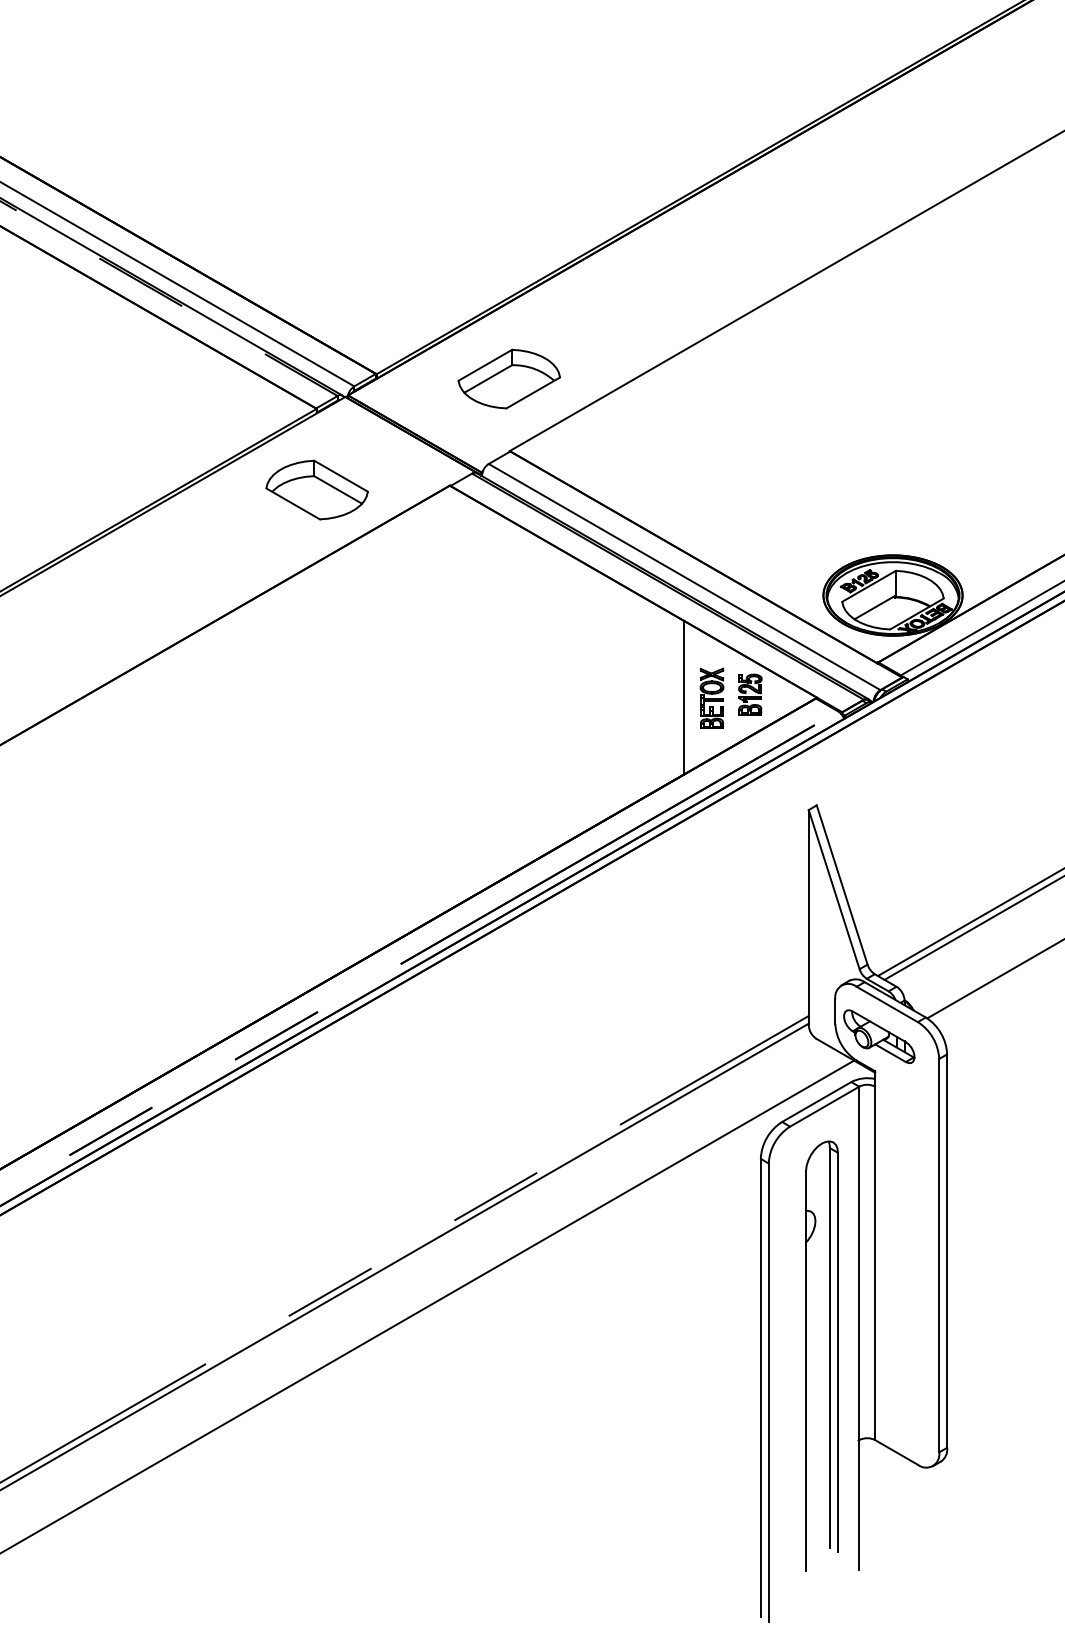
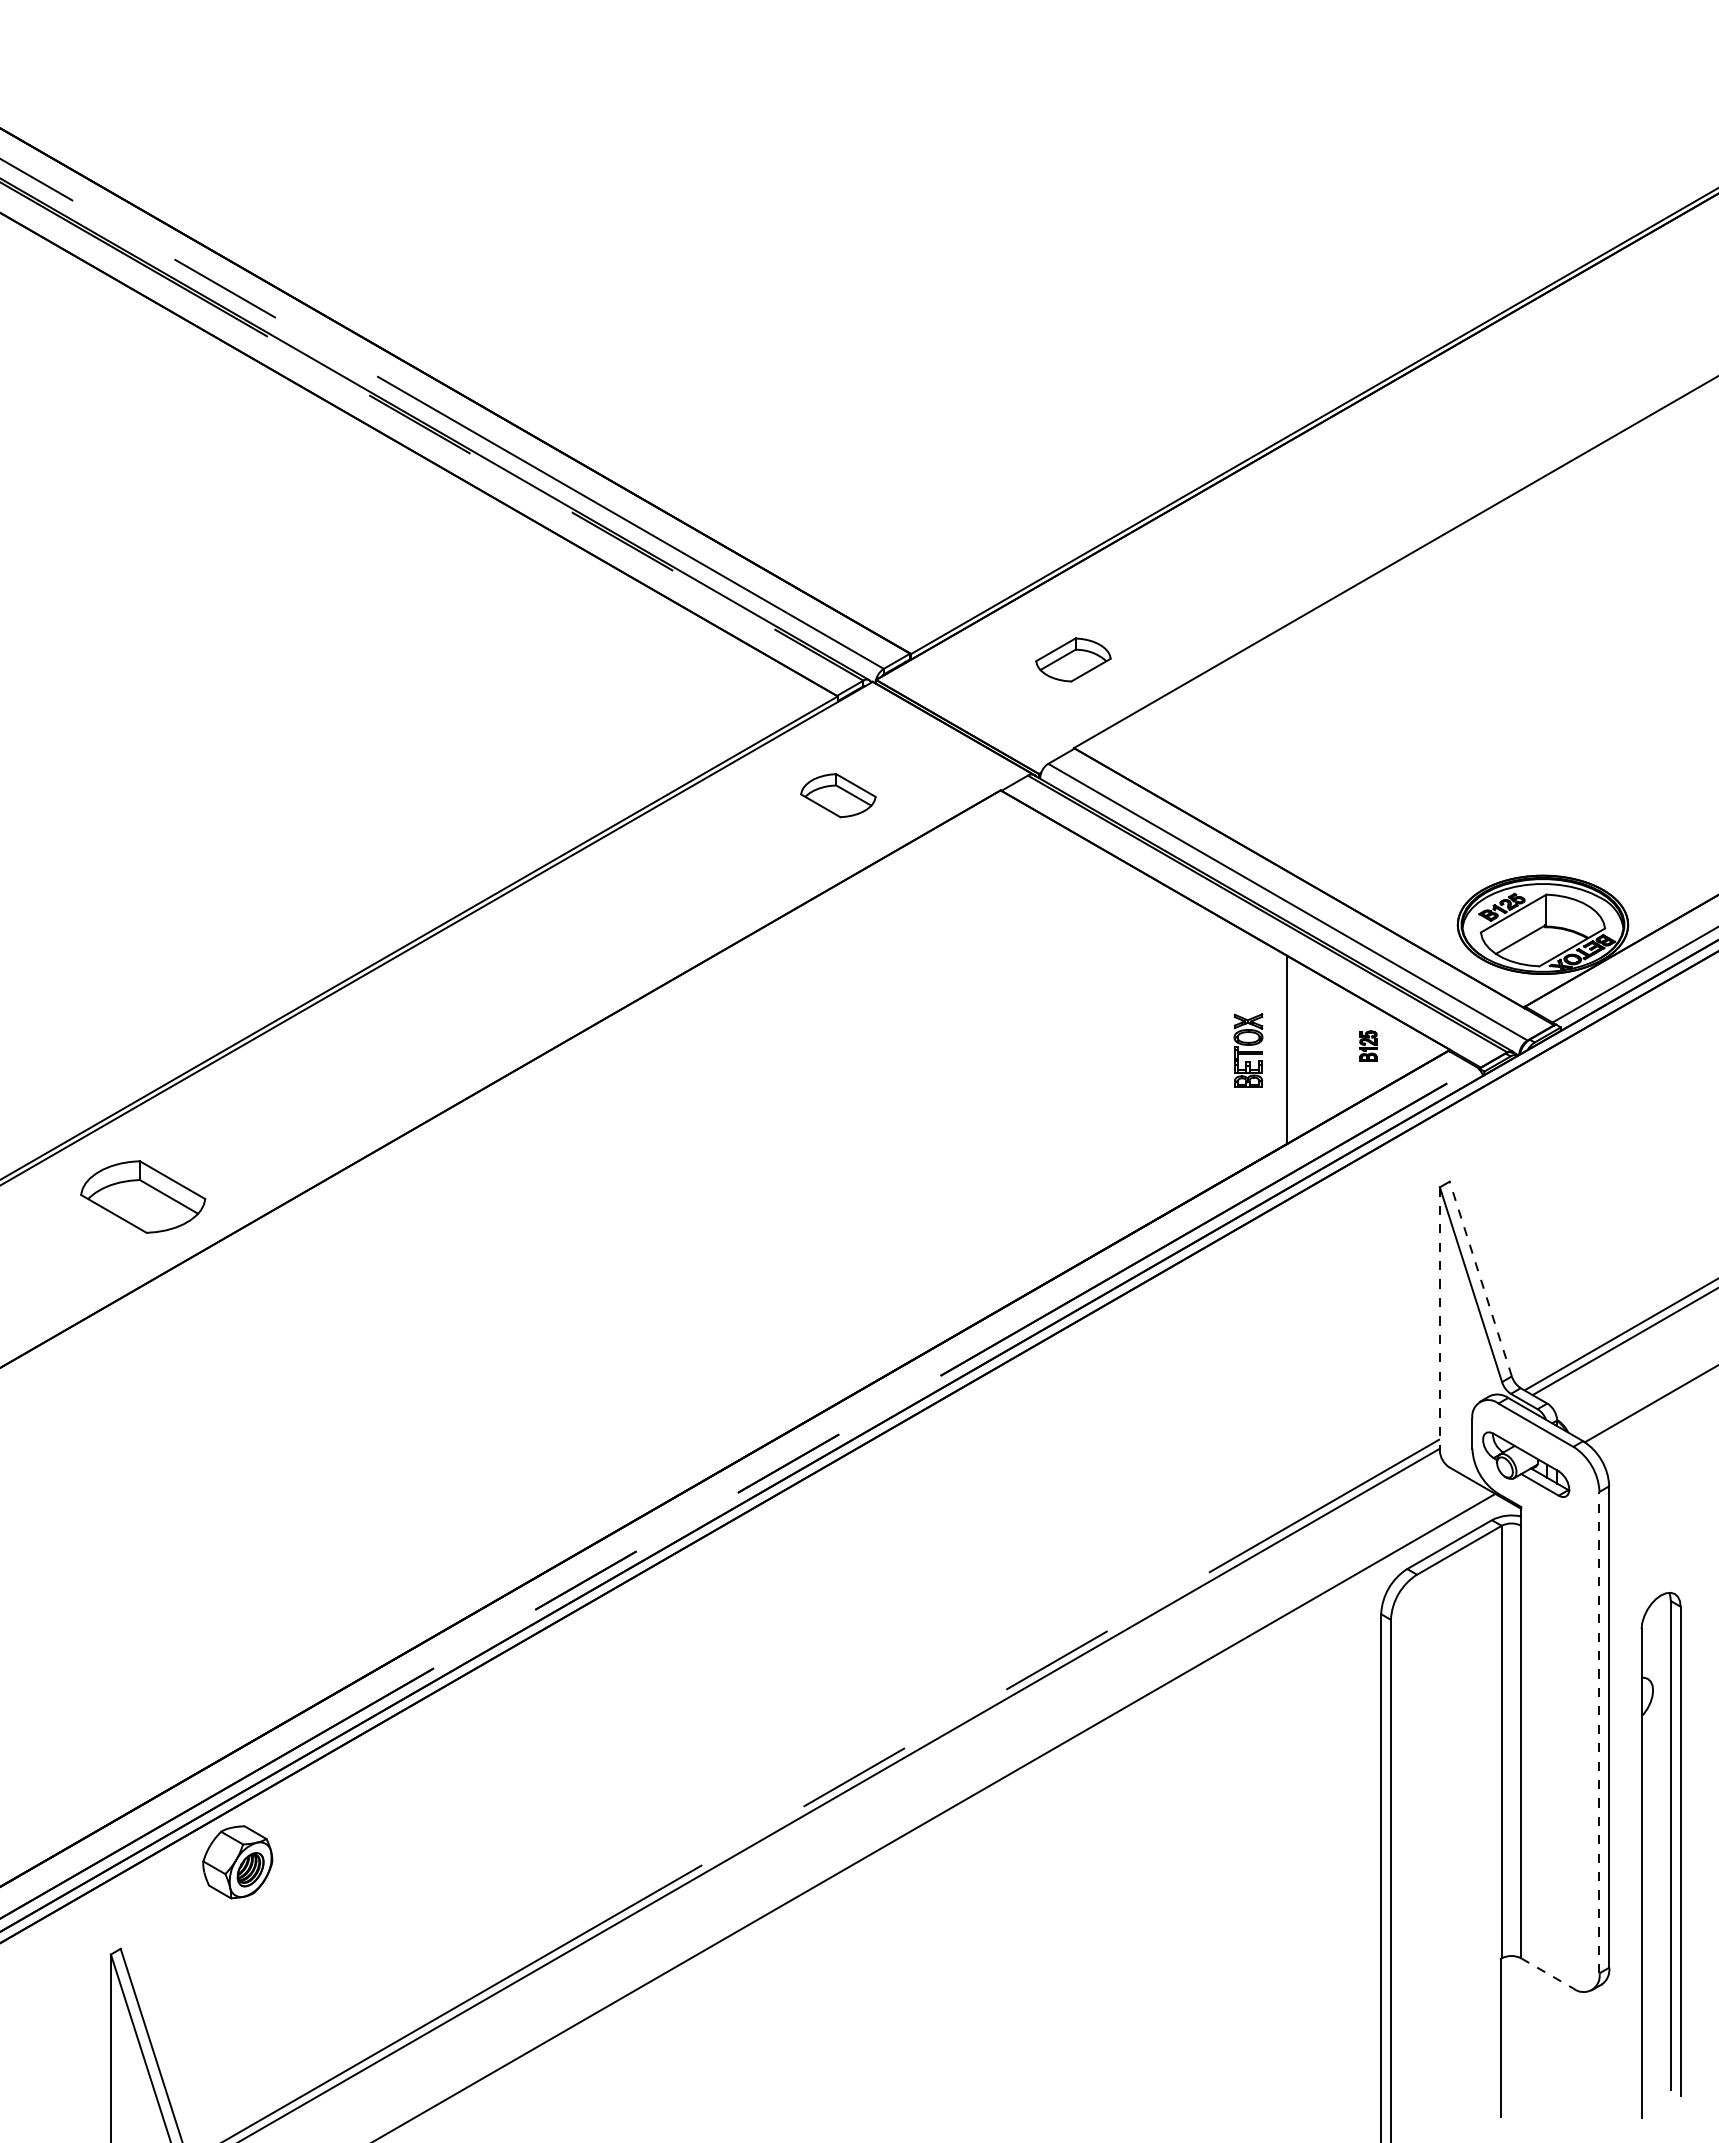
part: (509, 378) -> (1073, 659), size x0.6
part: (317, 489) -> (838, 795), size x0.6
part: (750, 694) -> (1368, 1045), size x0.6
part: (712, 698) -> (1248, 1050), moved
line: (841, 884) -> (1480, 1278), solid -> dashed
line: (808, 918) -> (1439, 1319), solid -> dashed
line: (939, 1255) -> (1599, 1732), solid -> dashed
part: (829, 1356) -> (1670, 1855), moved
line: (896, 1452) -> (1547, 1973), solid -> dashed

